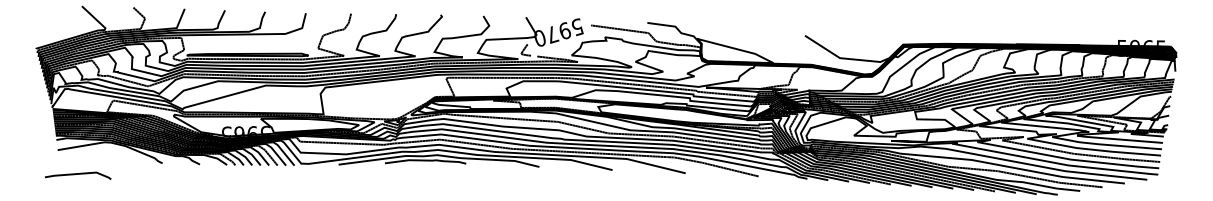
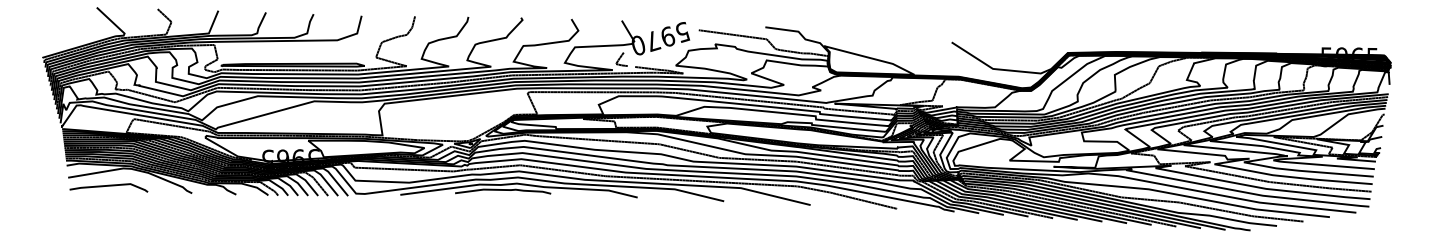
curve: (78, 174) -> (109, 186), moved

